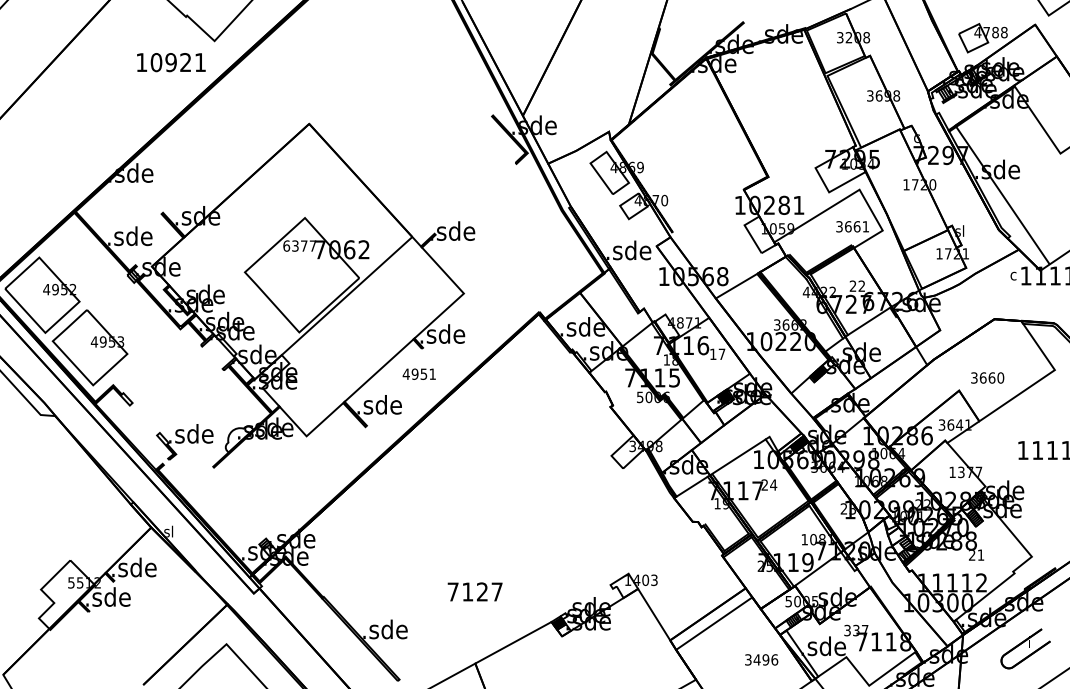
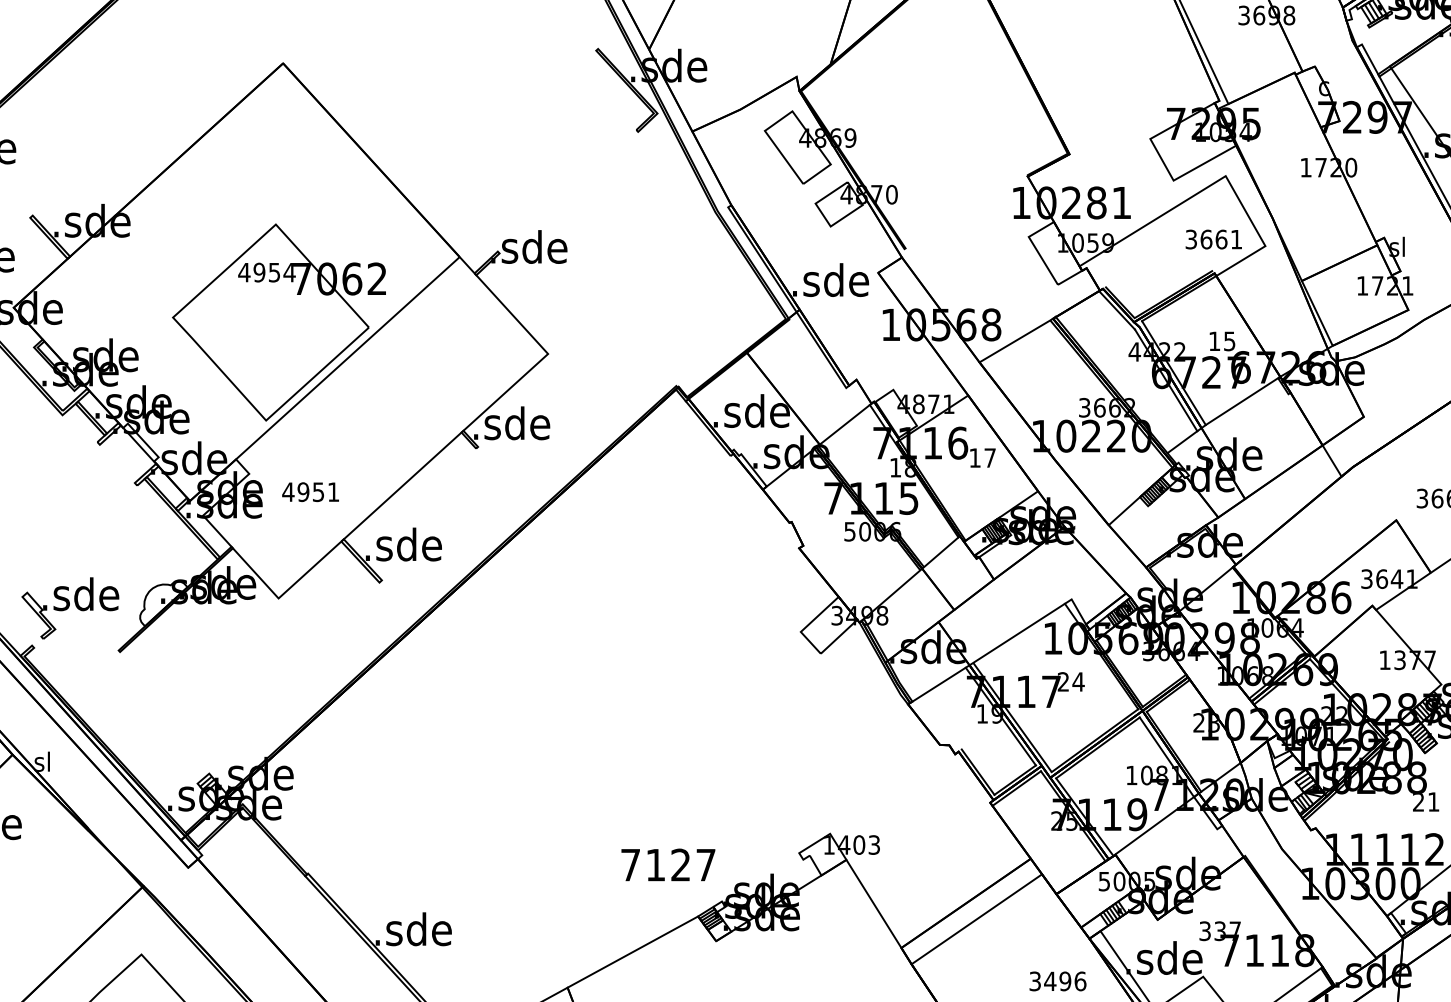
text: (299, 245) -> (266, 271), 6377 -> 4954
text: (857, 285) -> (1222, 340), 22 -> 15
text: (418, 373) -> (309, 490), moved
text: (474, 591) -> (667, 864), moved

